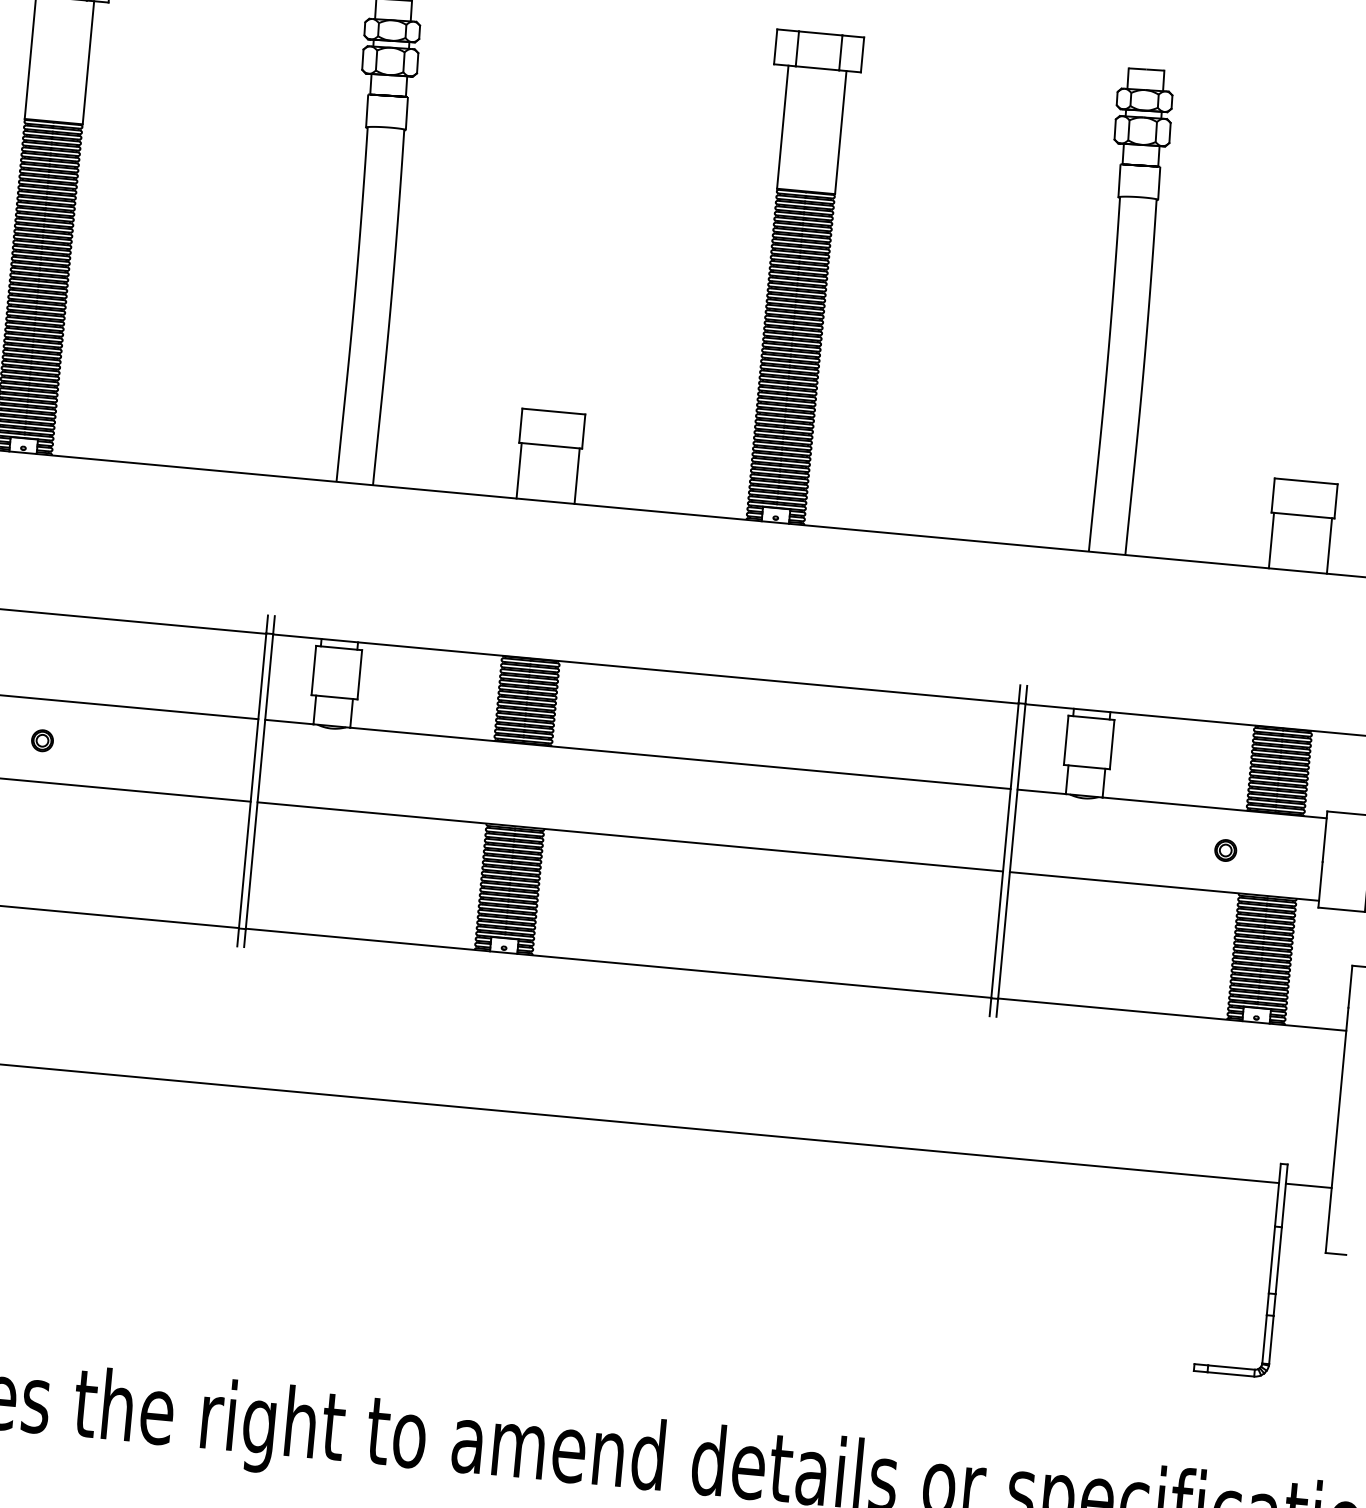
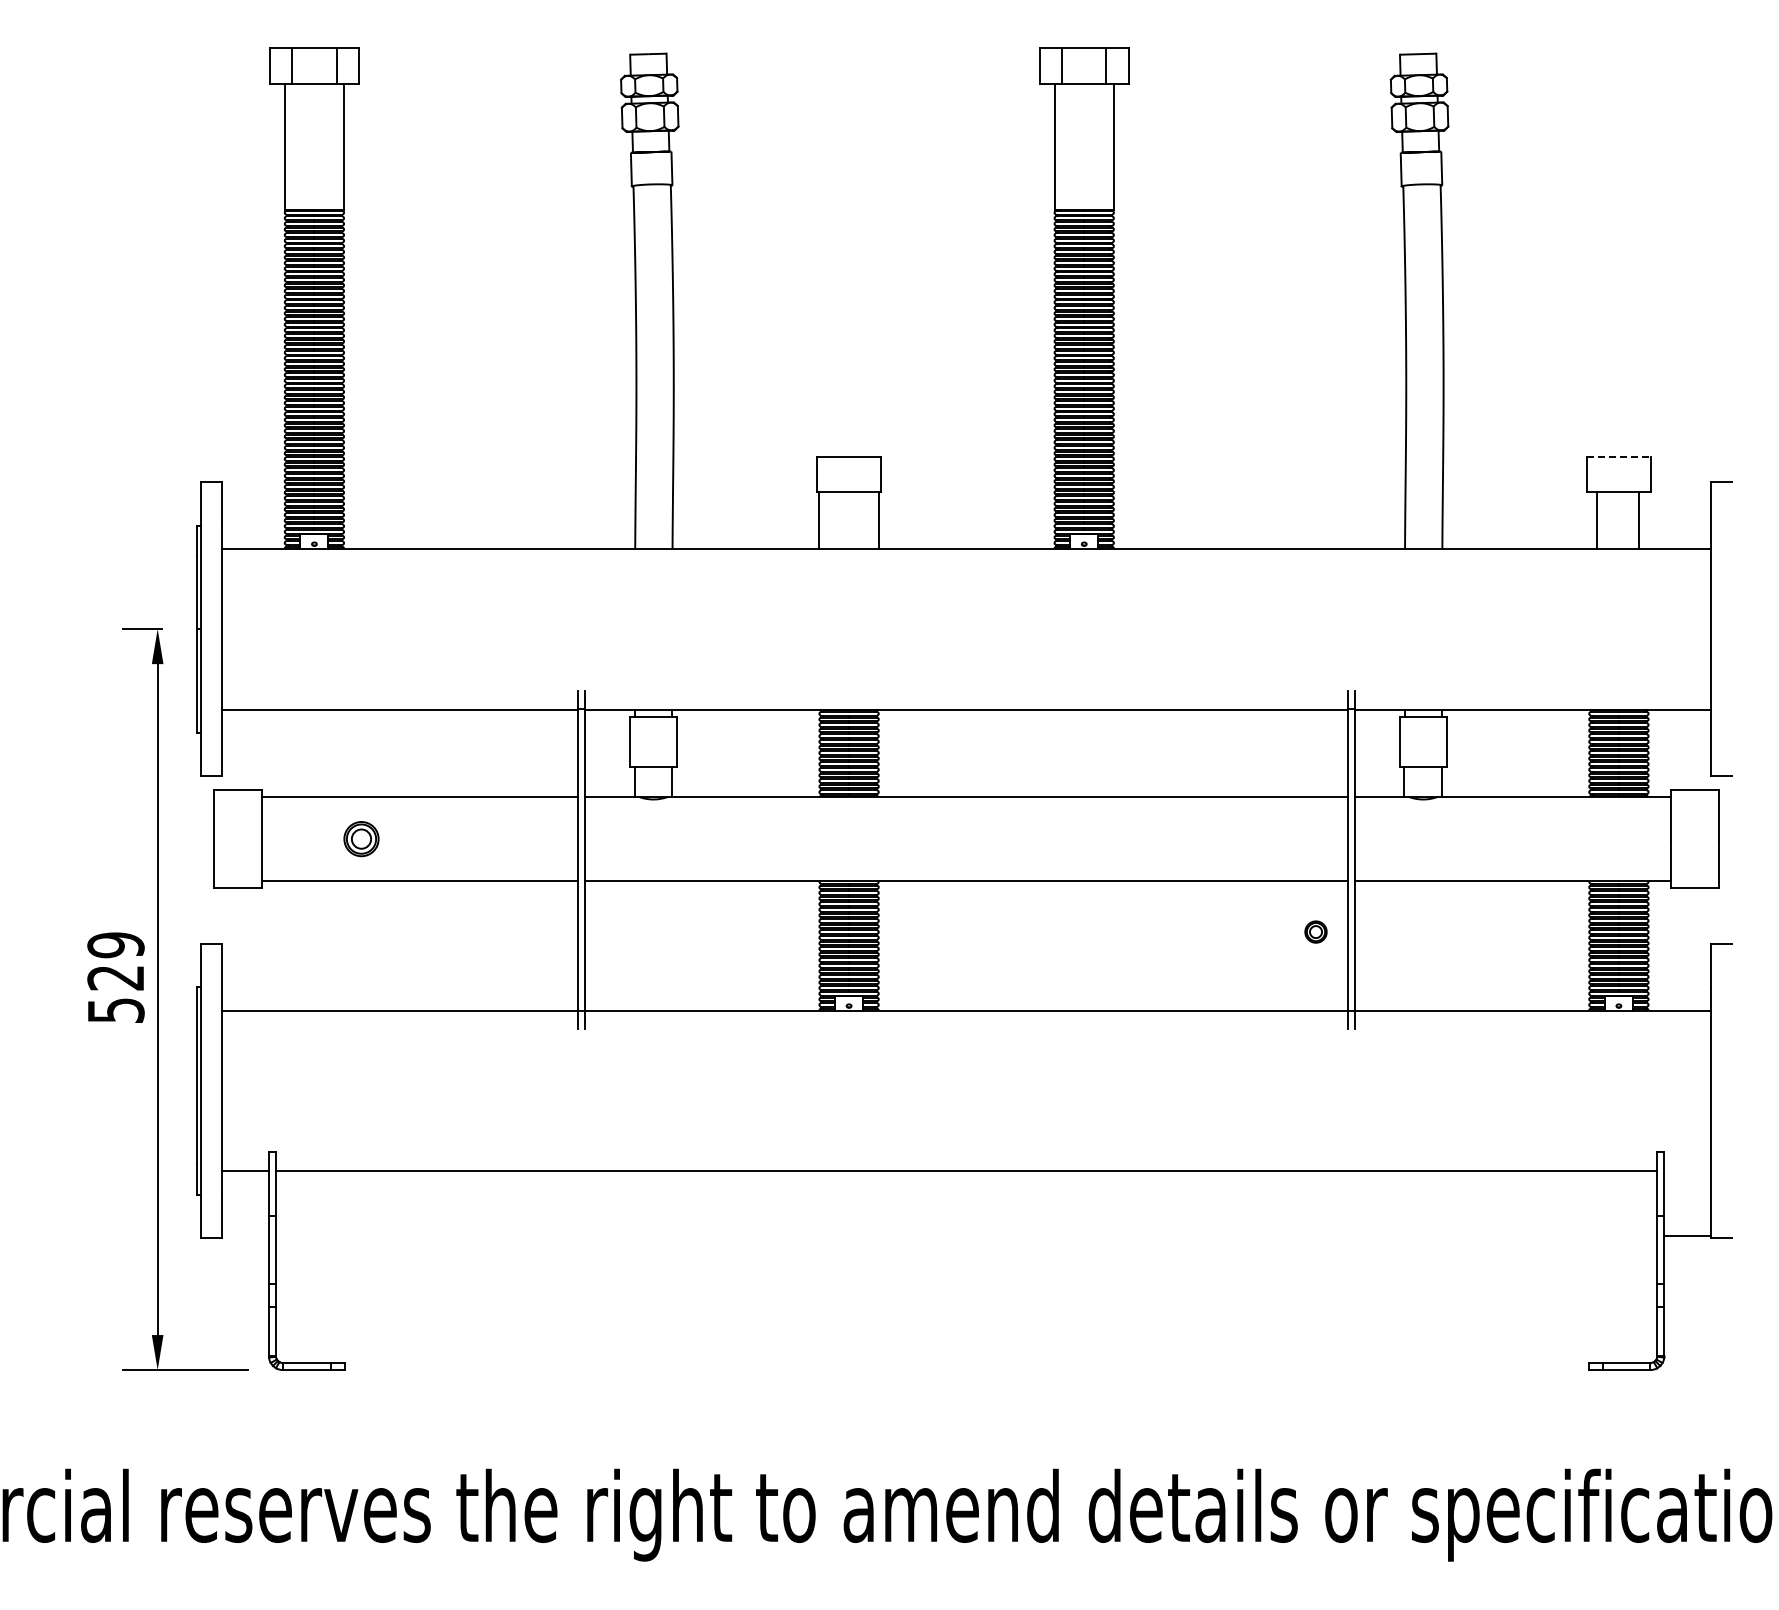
line: (1306, 480) -> (1619, 456), solid -> dashed
line: (1271, 539) -> (1639, 519), moved
line: (1329, 545) -> (1596, 519), moved
part: (41, 740) -> (360, 838), size x1.6
part: (1225, 849) -> (1315, 931), moved
line: (1308, 1185) -> (1687, 1236), moved

